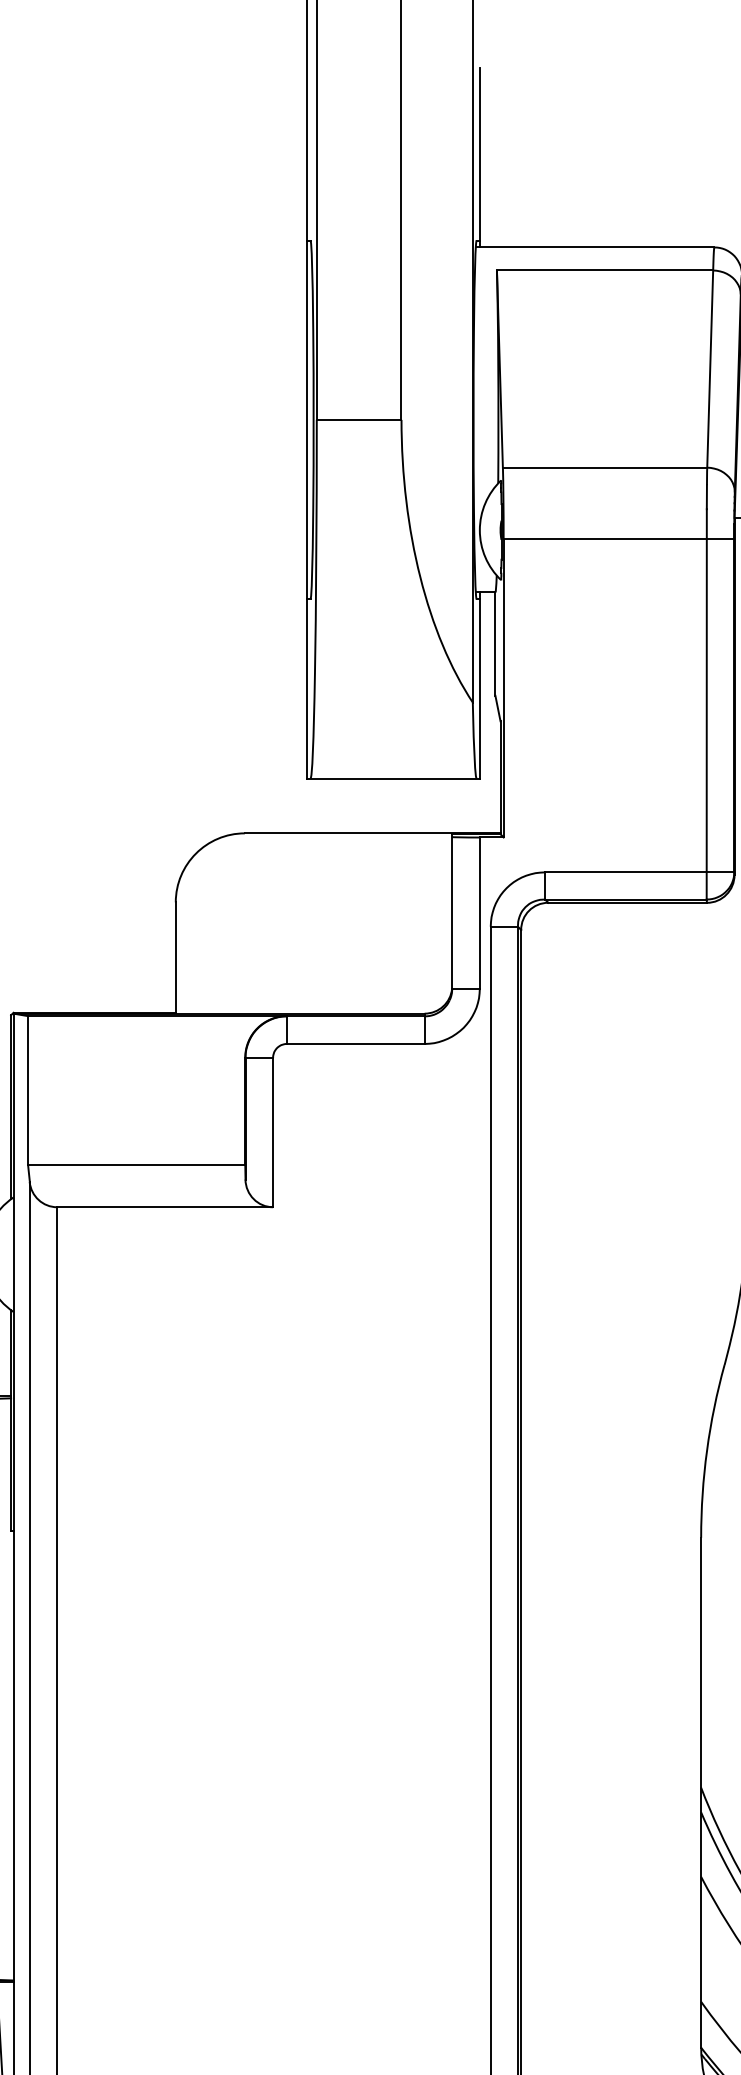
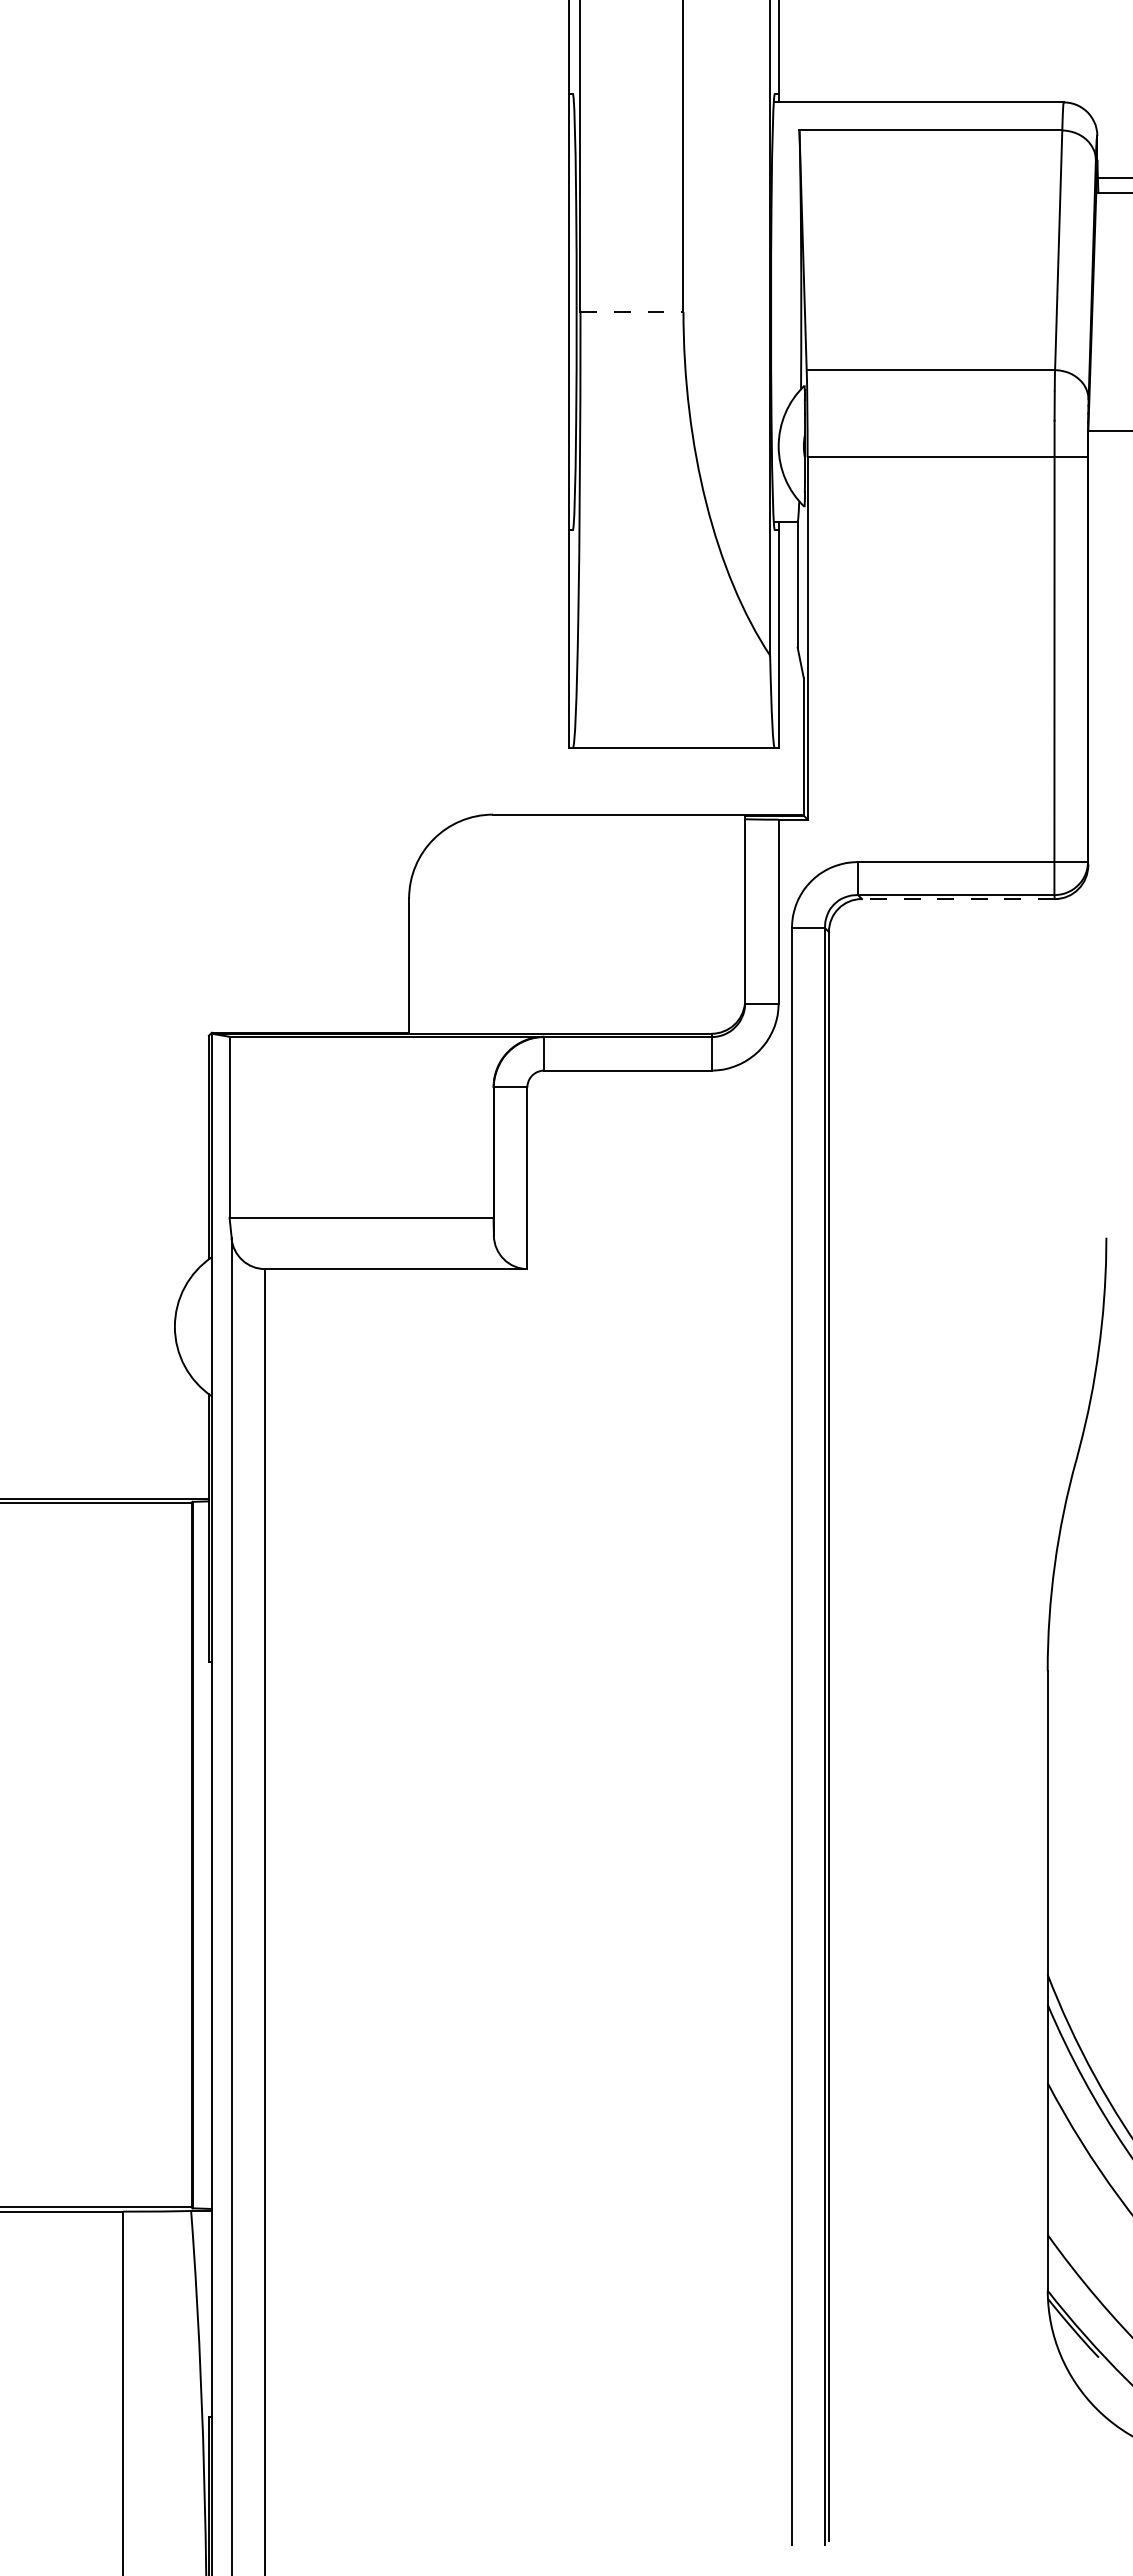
line: (359, 420) -> (632, 312), solid -> dashed
line: (626, 903) -> (957, 899), solid -> dashed

